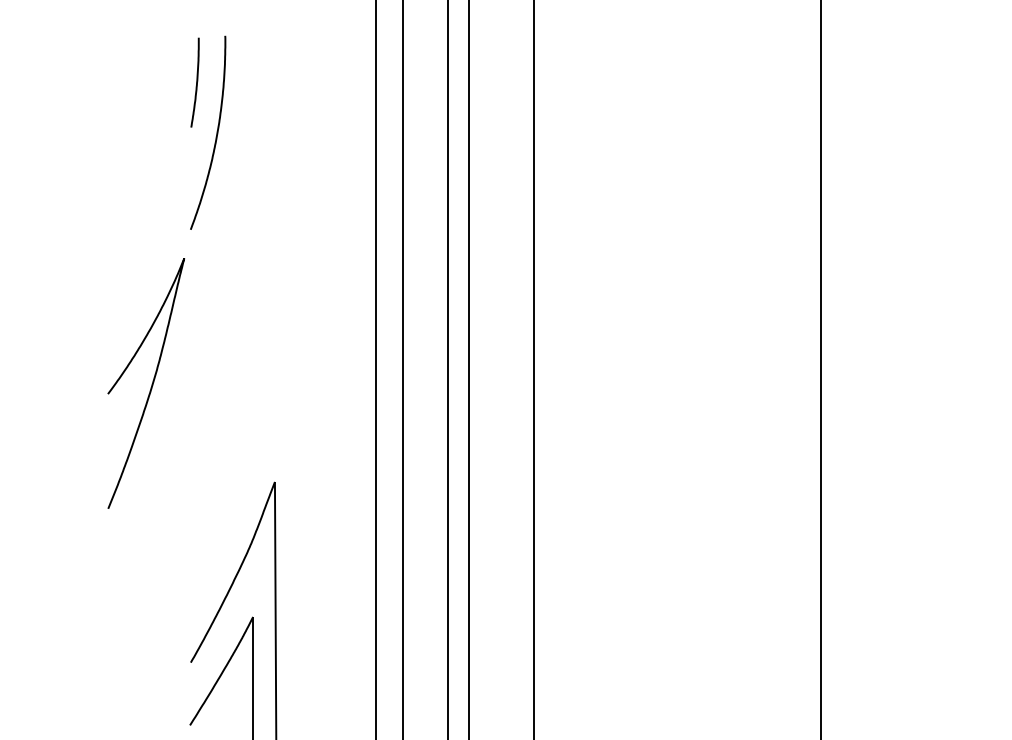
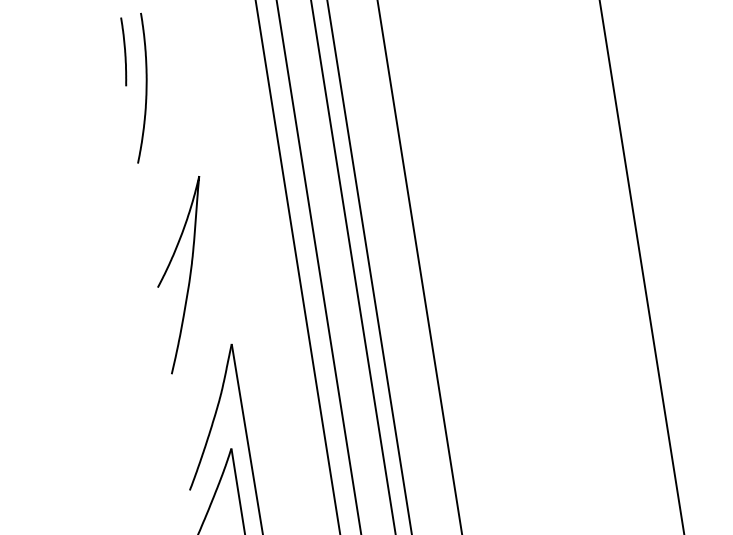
curve: (151, 384) -> (189, 275), moved

